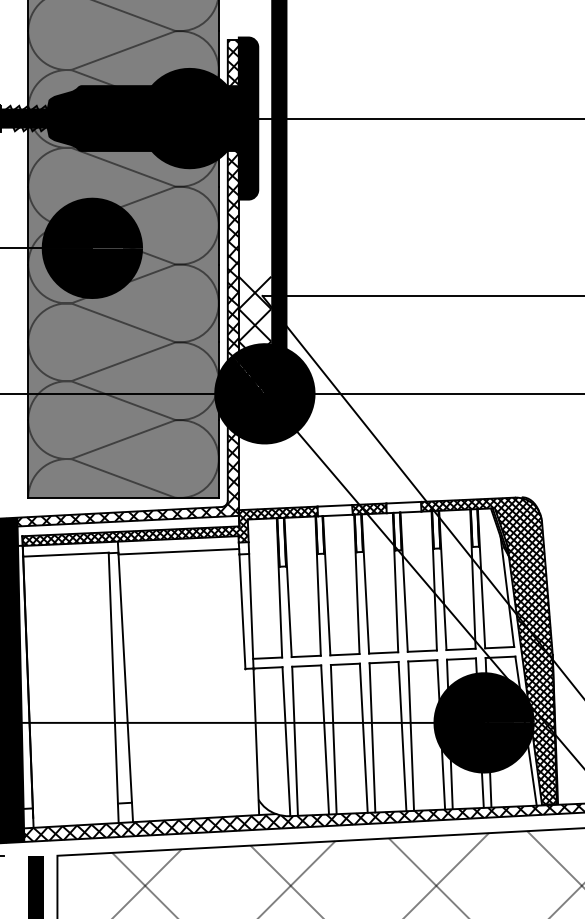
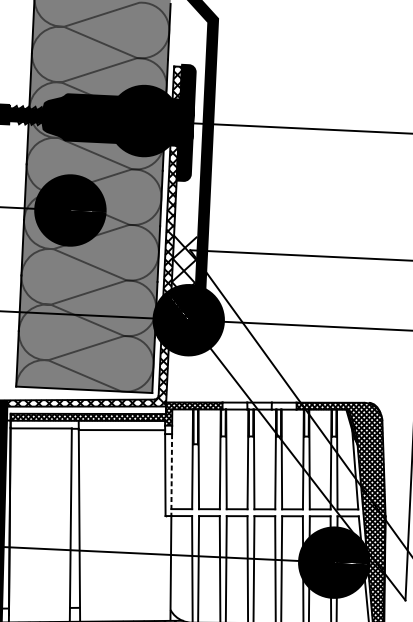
hatch: (369, 508) -> (259, 405), removed
line: (251, 611) -> (171, 475), solid -> dashed

